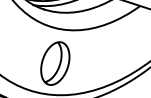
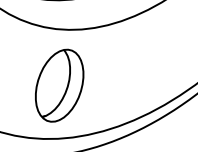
part: (55, 63) -> (59, 85), moved

